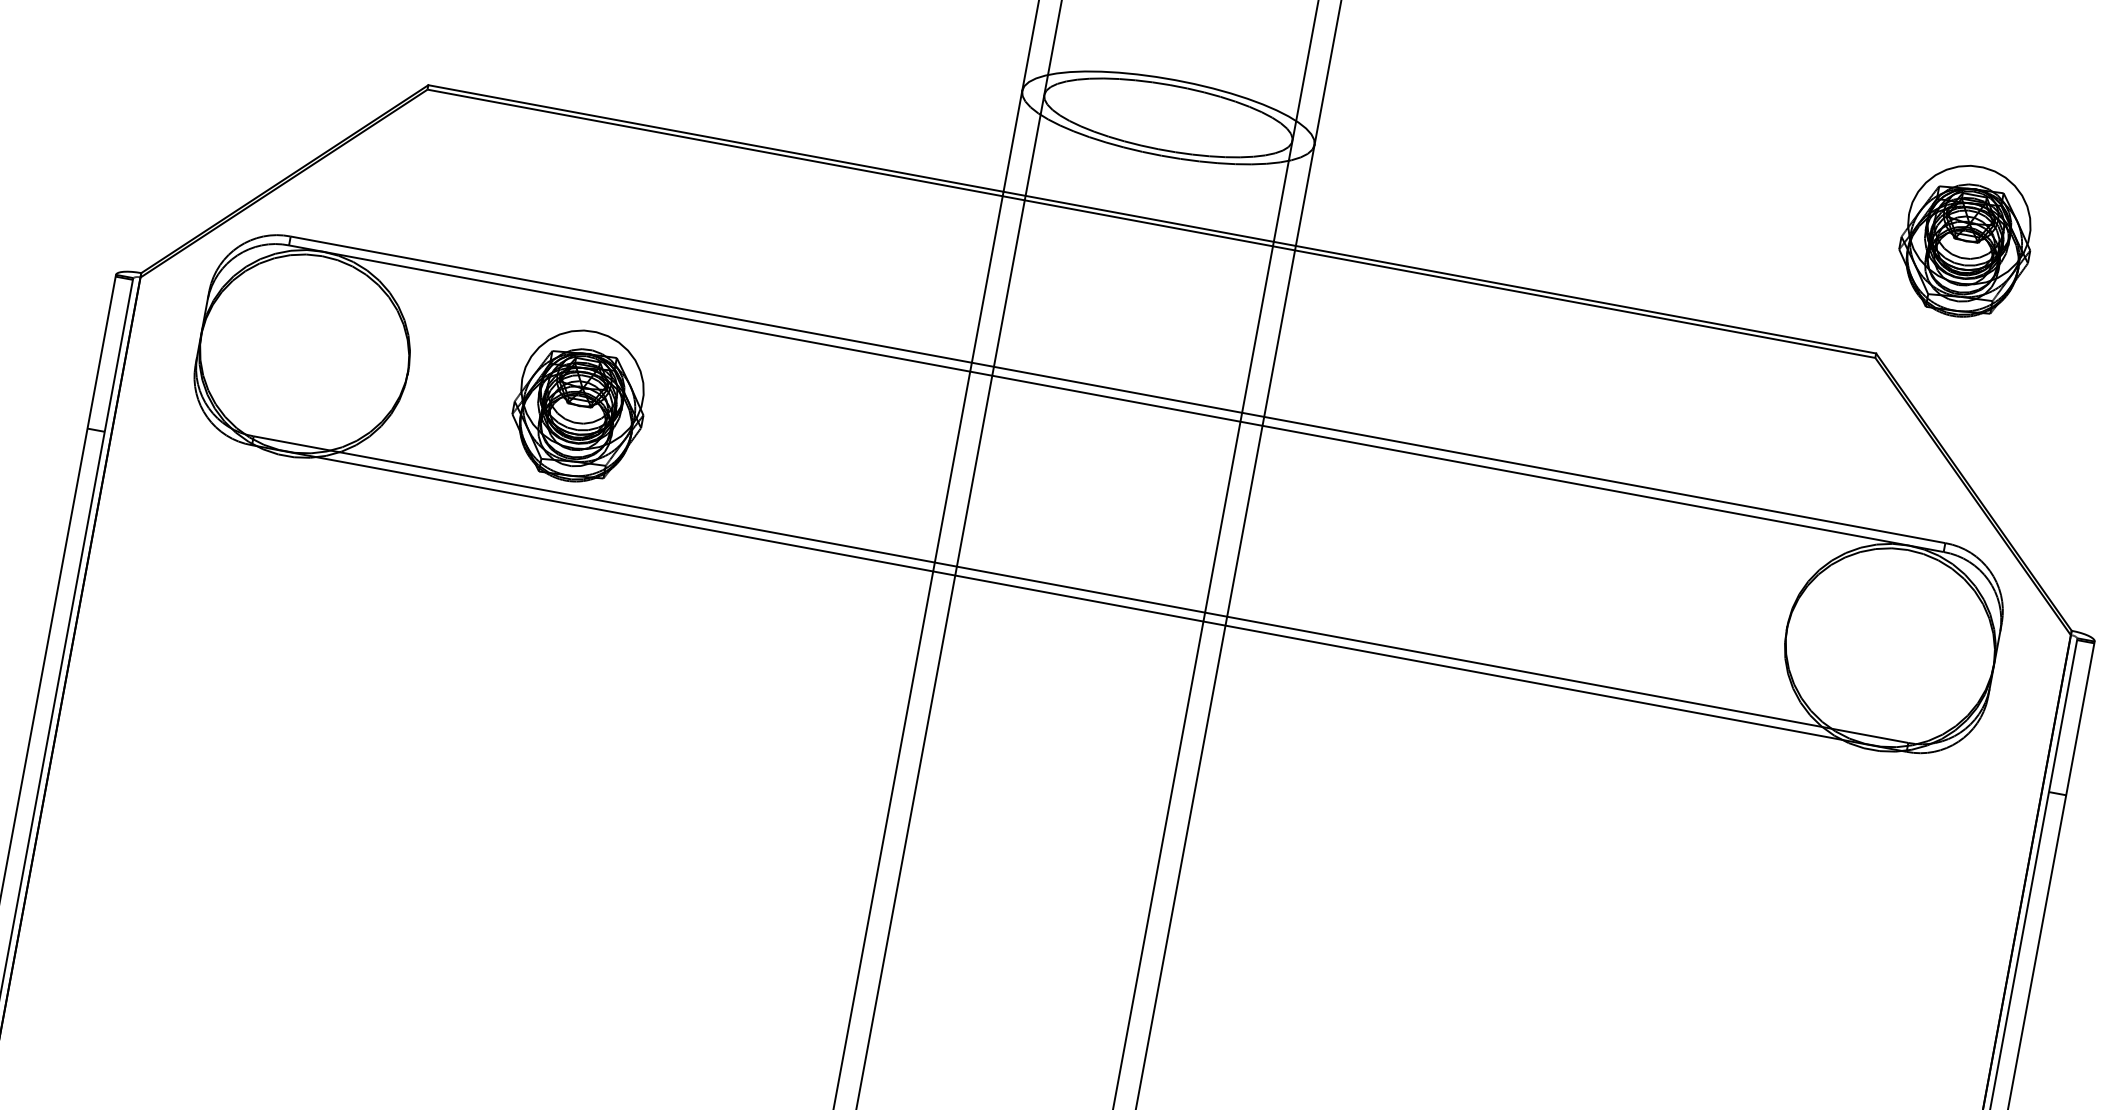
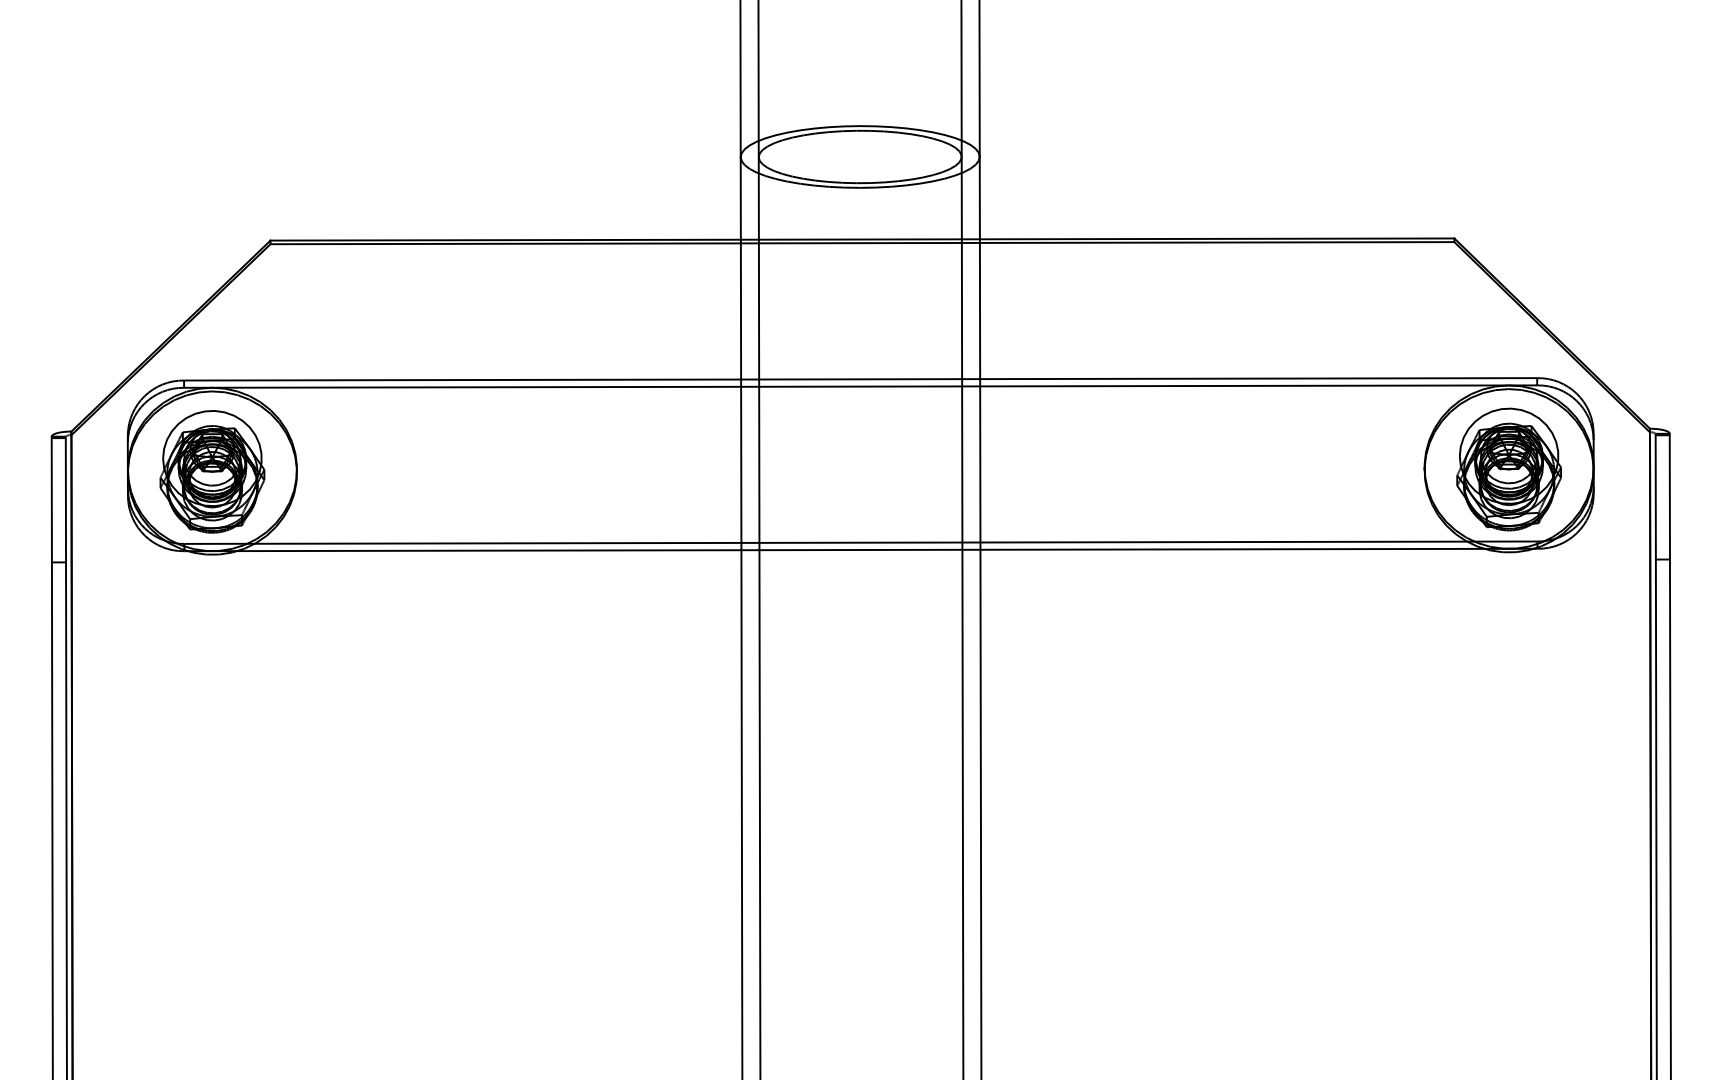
part: (1965, 241) -> (1508, 469), moved
part: (579, 405) -> (212, 471), moved

